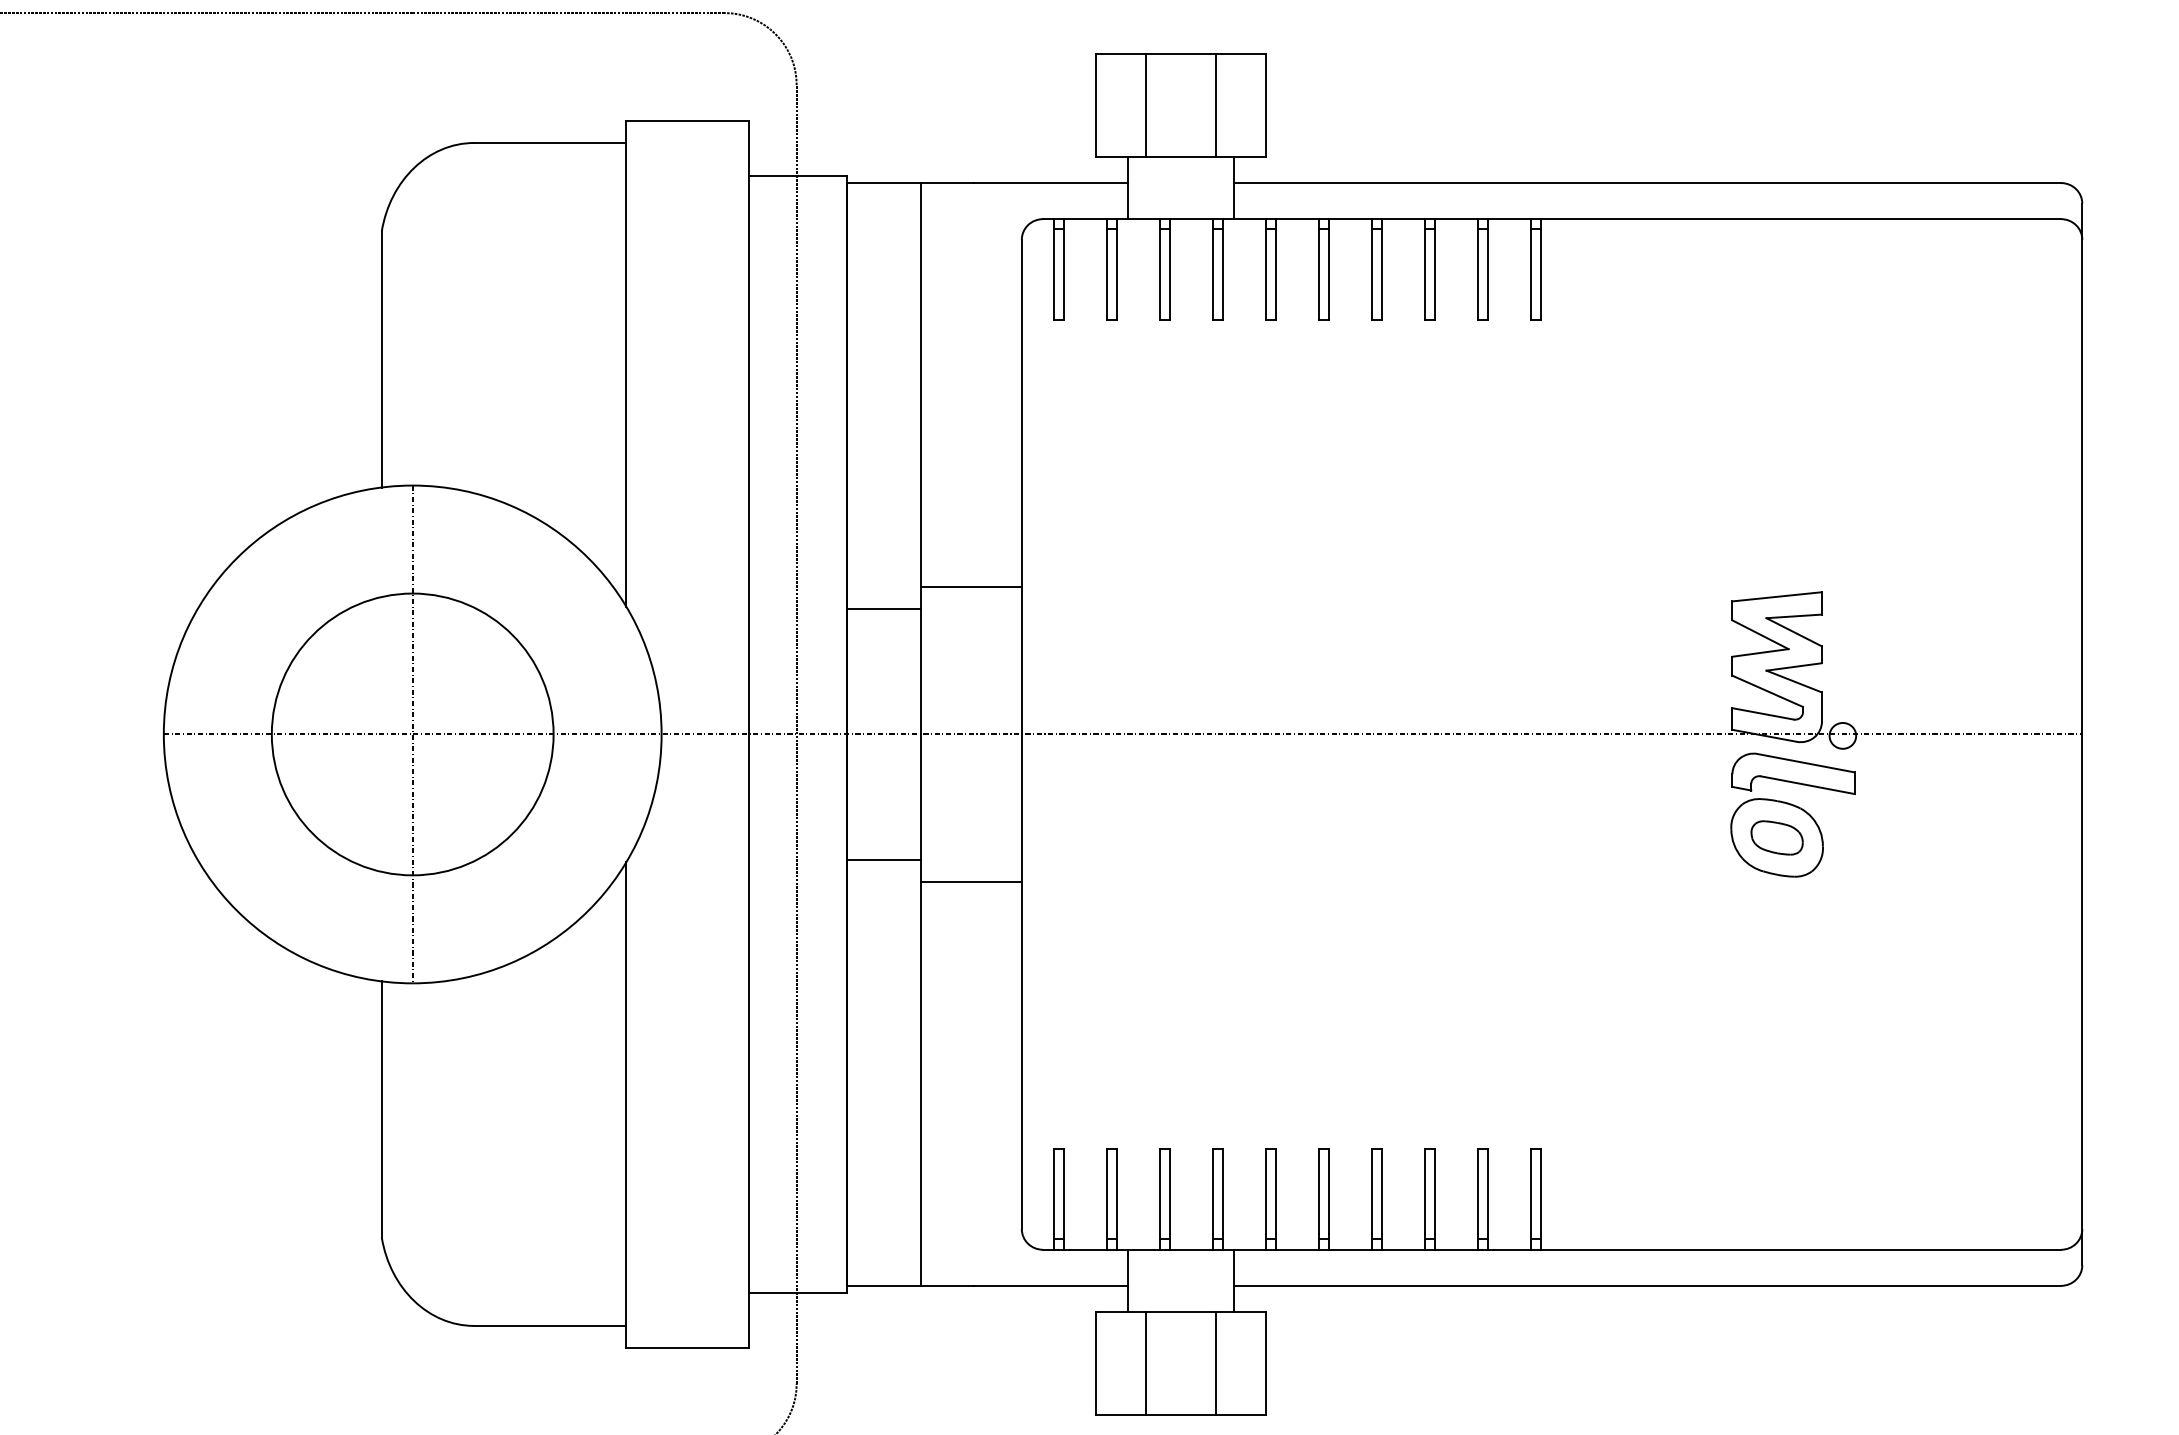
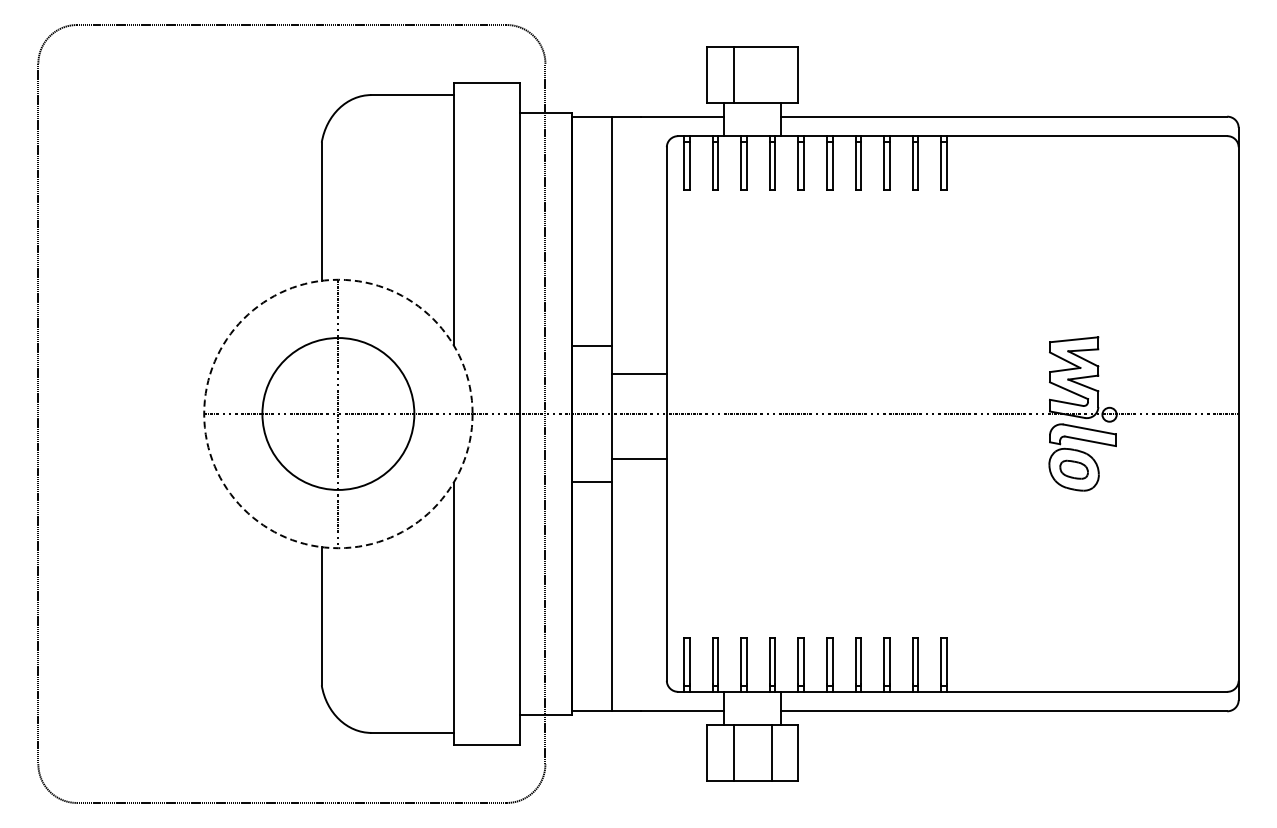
line: (1215, 104) -> (771, 74), removed
line: (971, 587) -> (639, 374), moved
circle: (412, 733) -> (338, 413), solid -> dashed
line: (971, 881) -> (639, 458), moved

